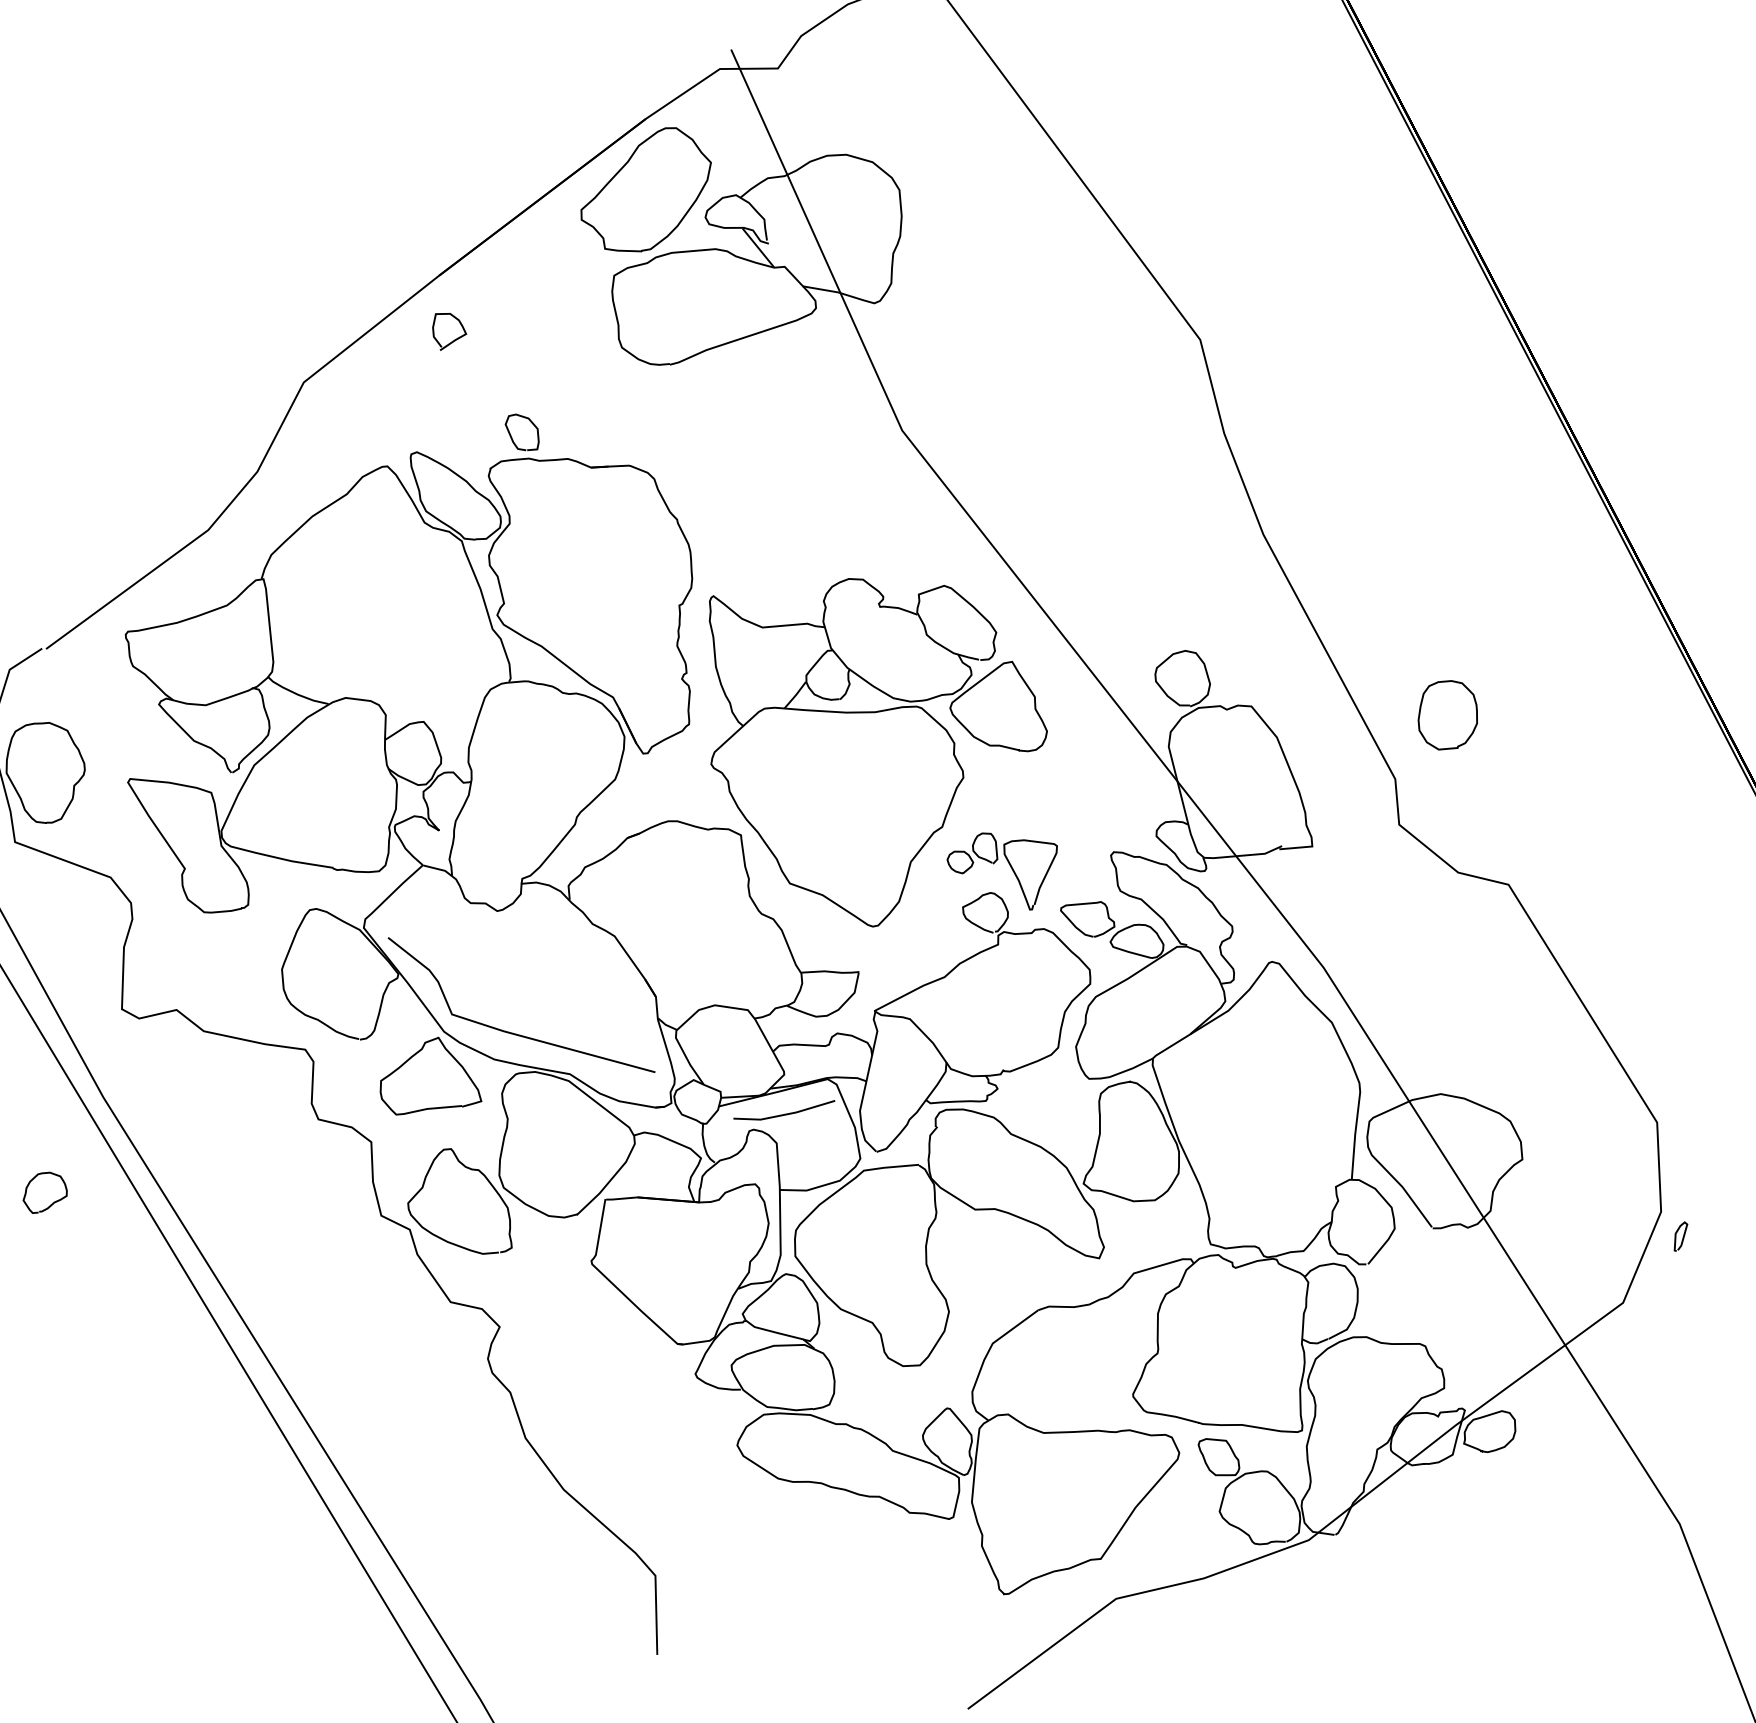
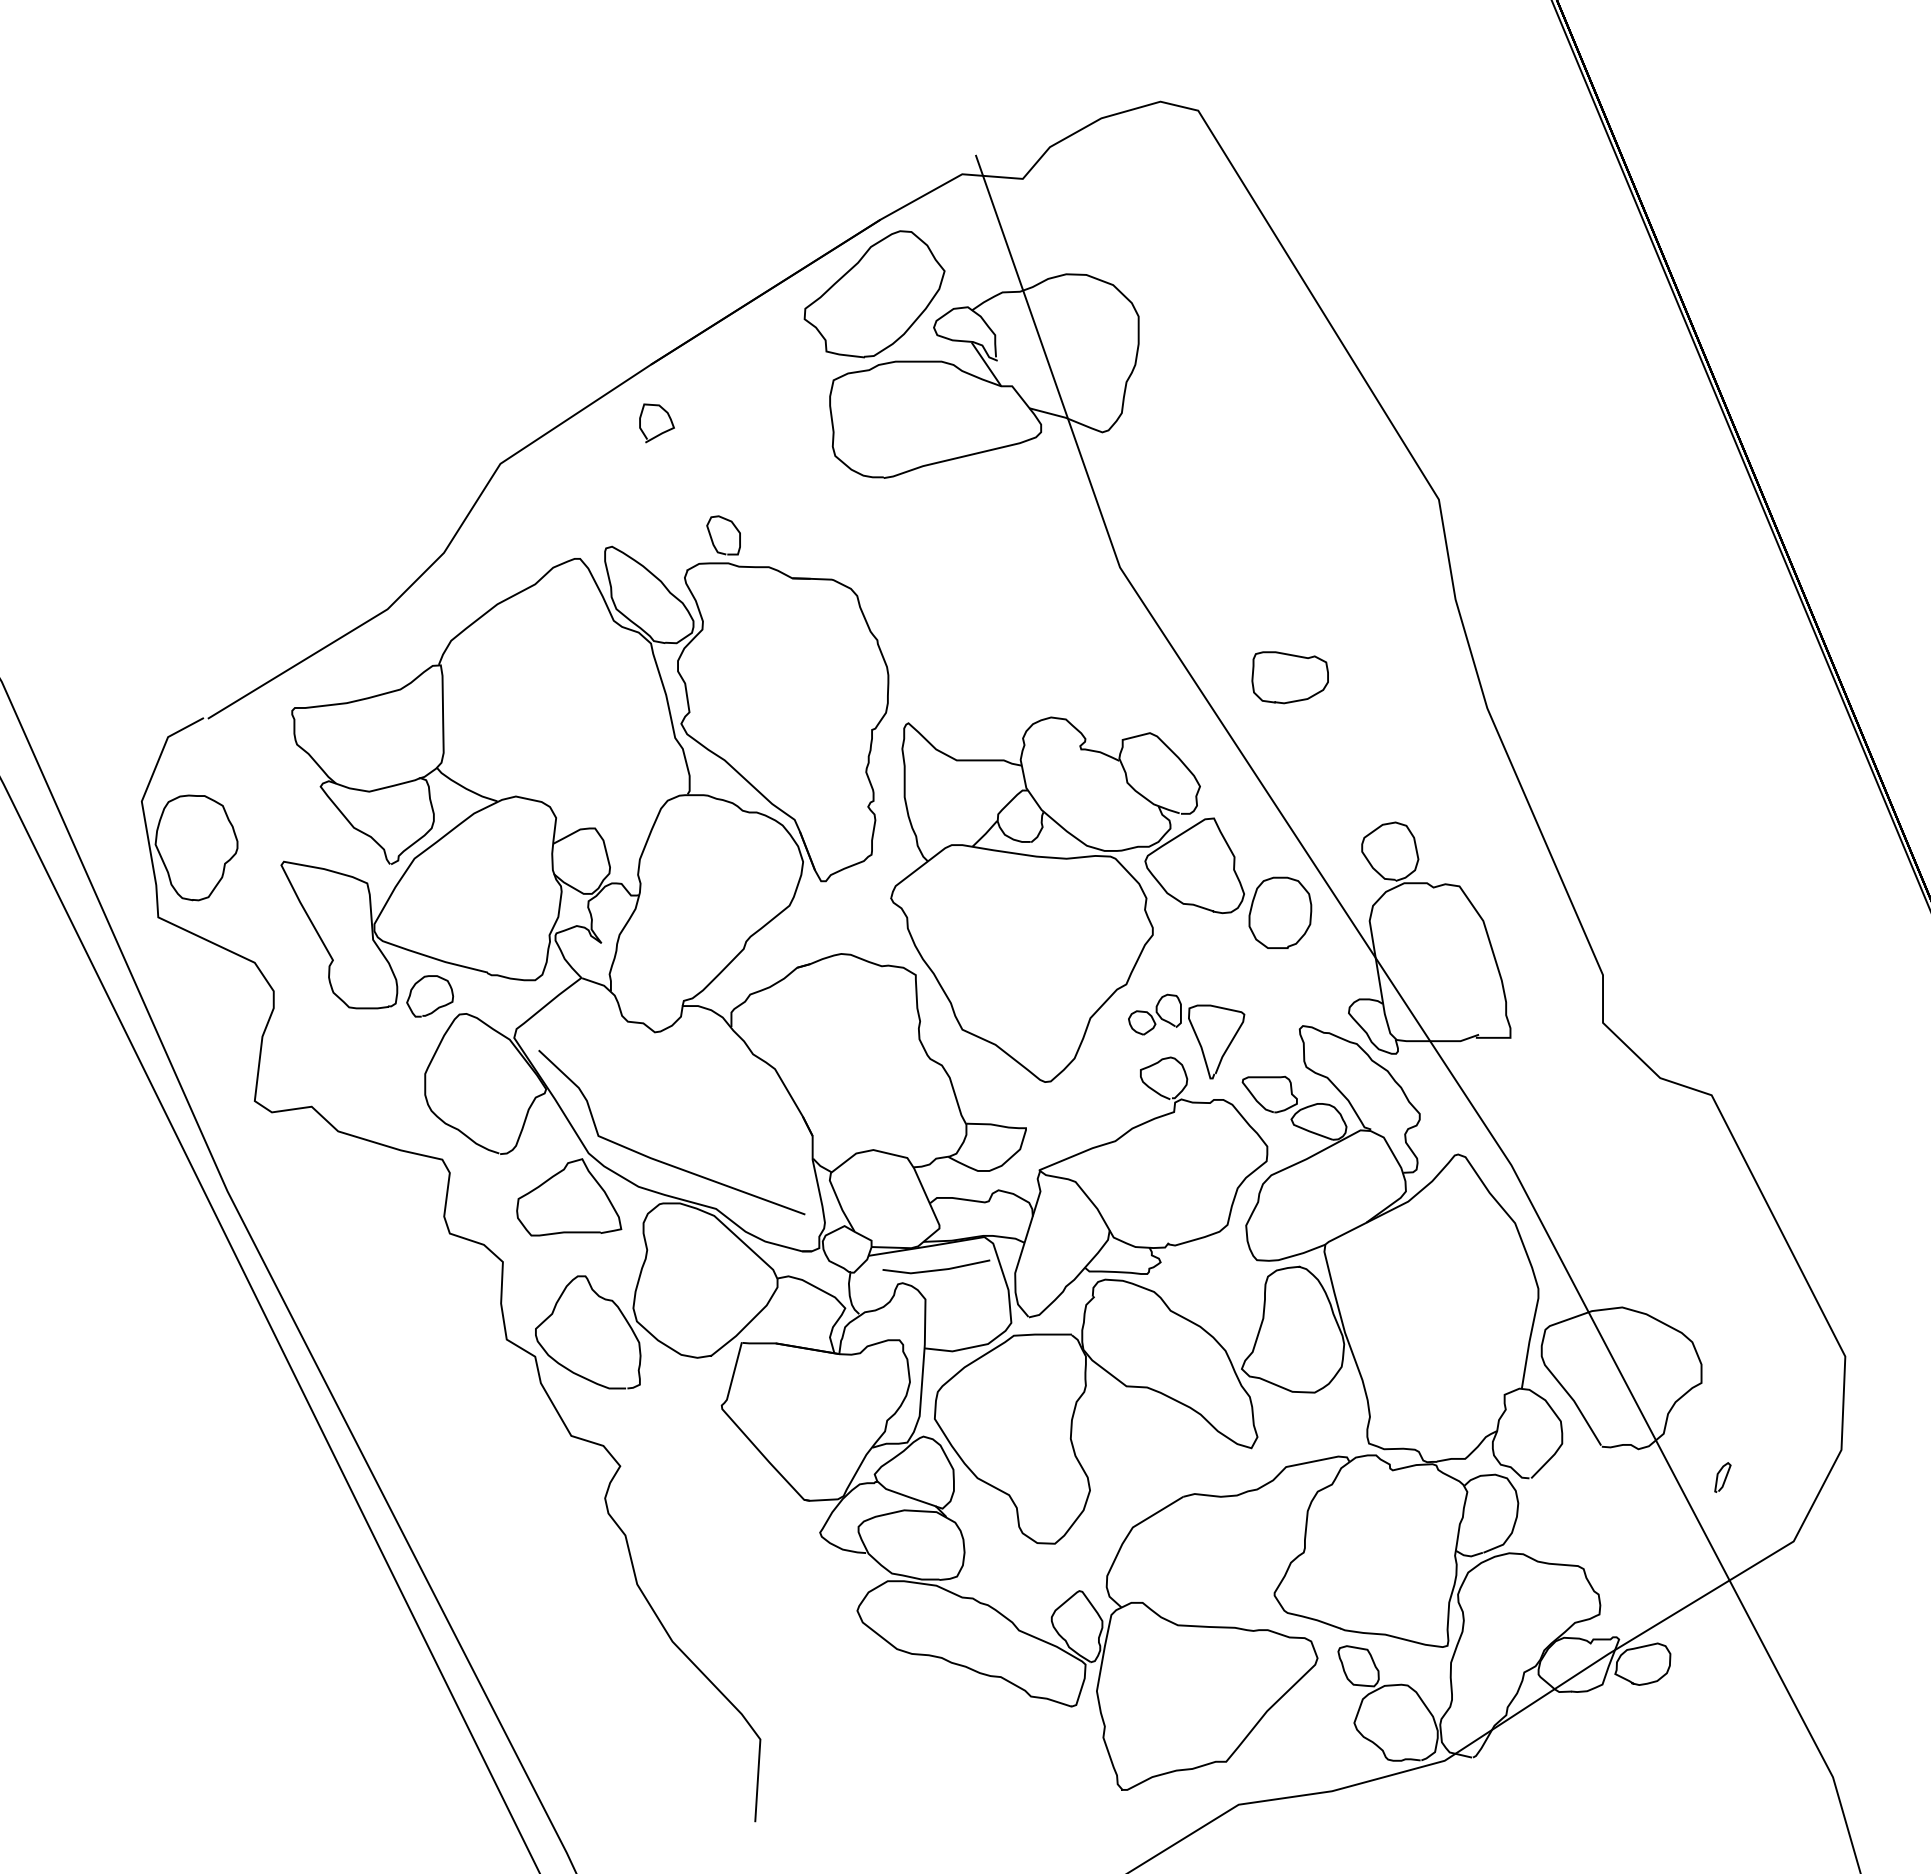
curve: (1072, 501) -> (1291, 656), added
curve: (1421, 709) -> (1253, 904), moved
curve: (53, 1201) -> (438, 1006), moved
curve: (1682, 1237) -> (1724, 1478), moved

